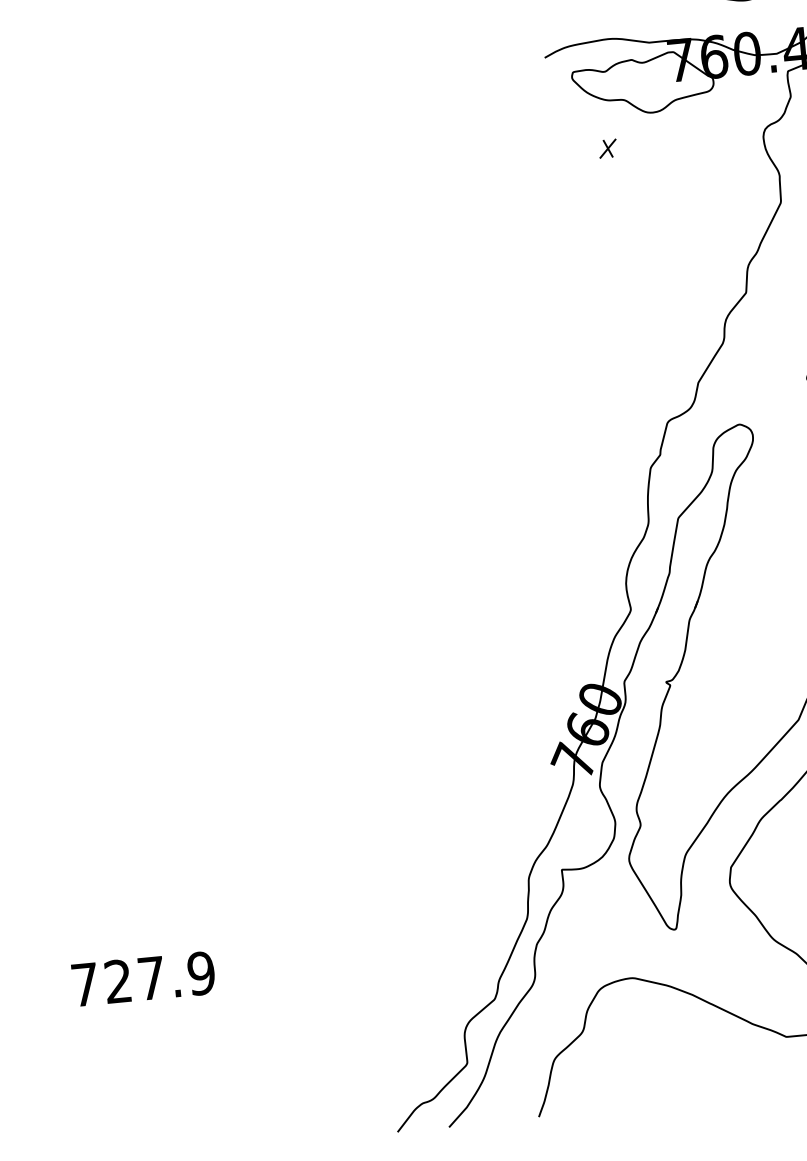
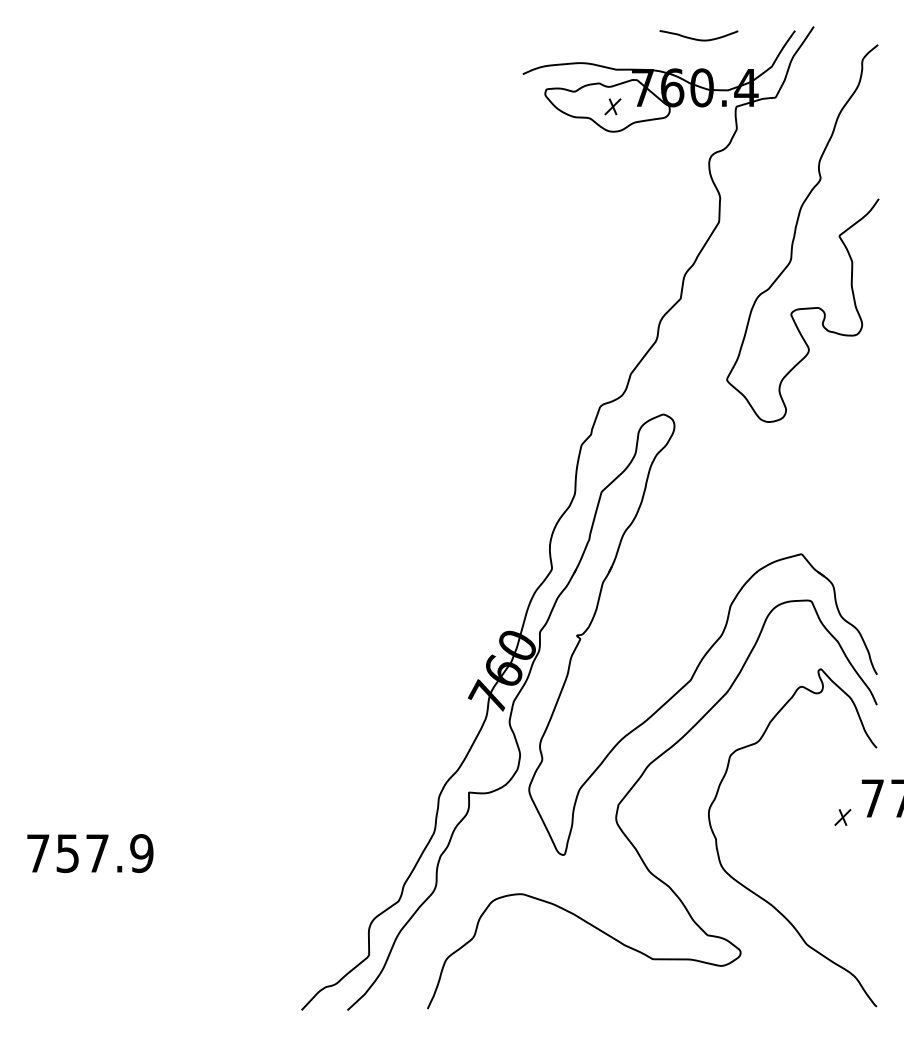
part: (607, 148) -> (612, 106), moved
text: (117, 981) -> (67, 853), 727.9 -> 757.9

